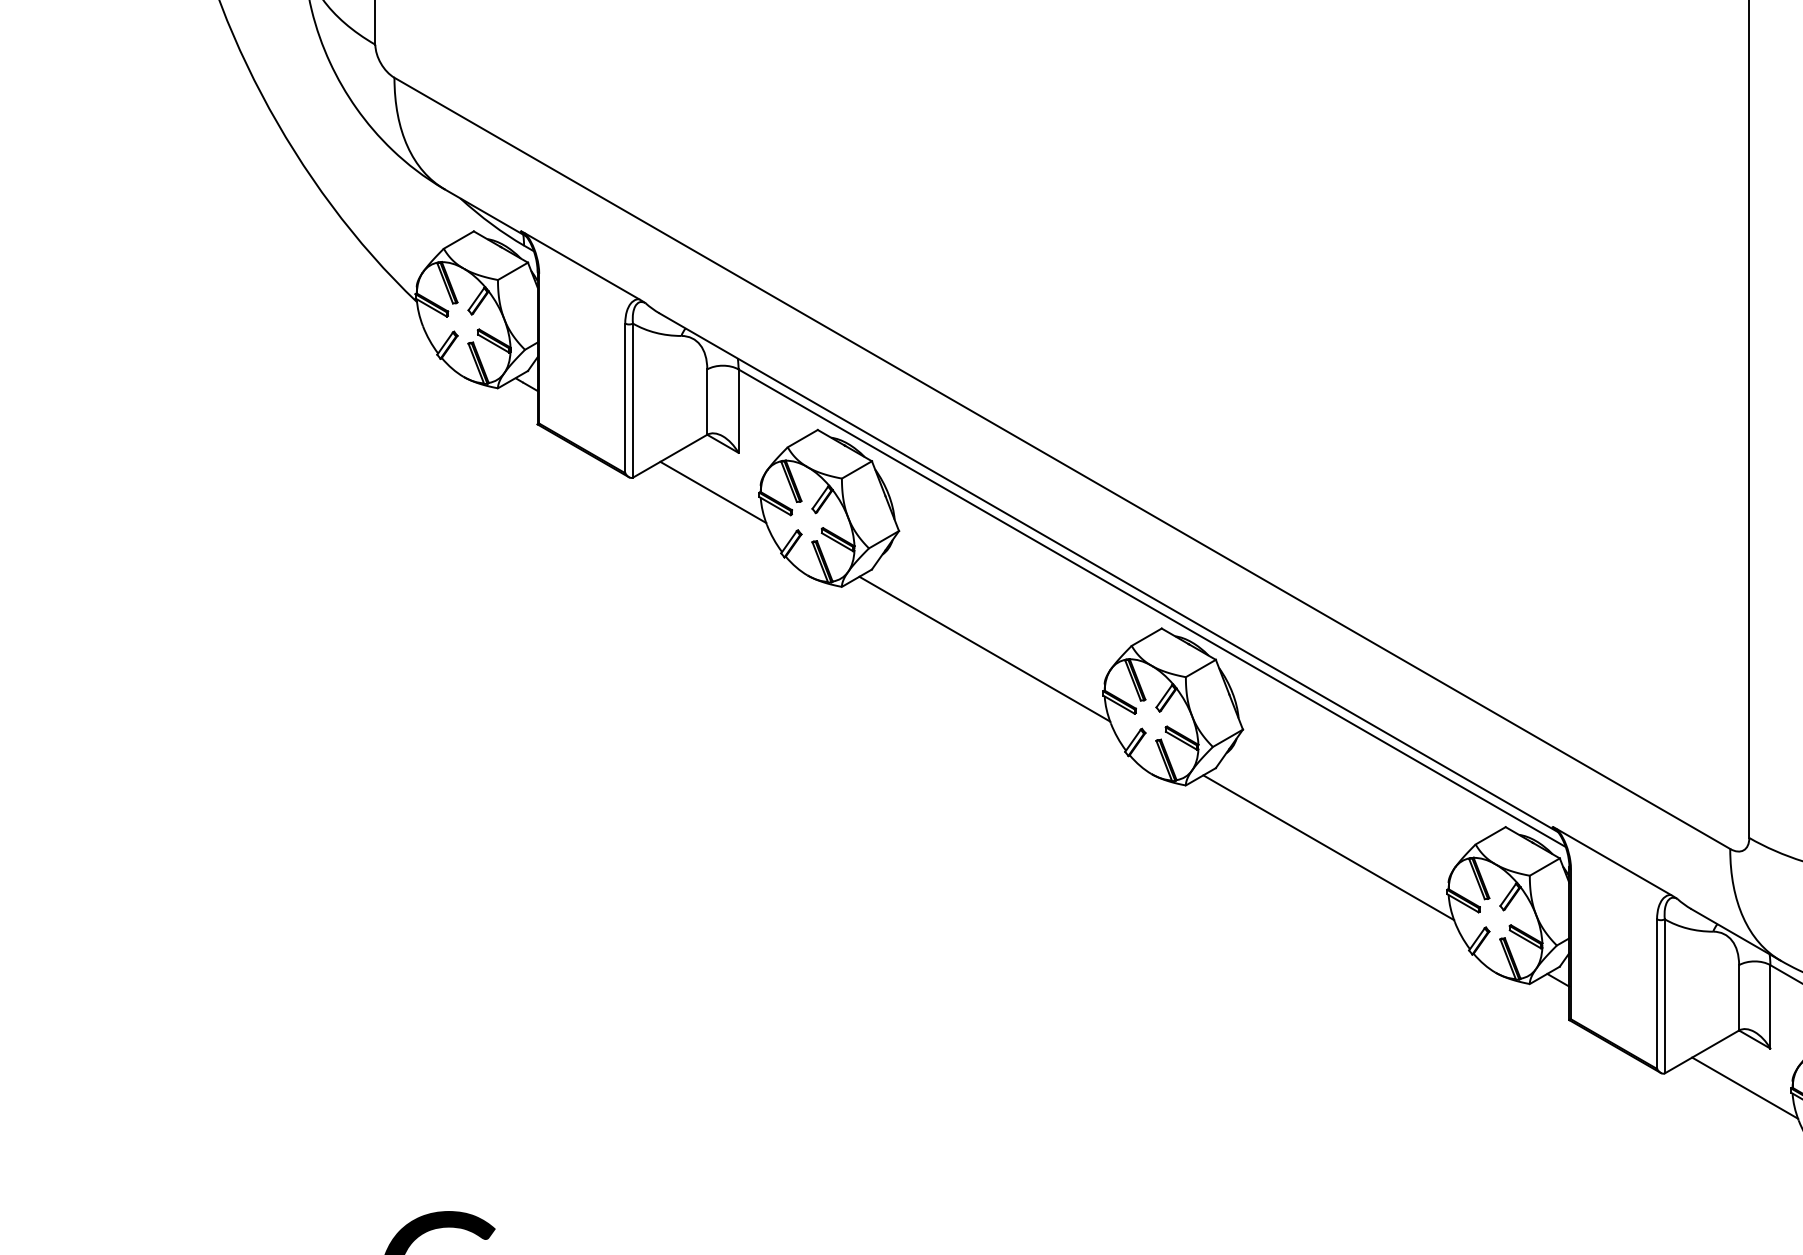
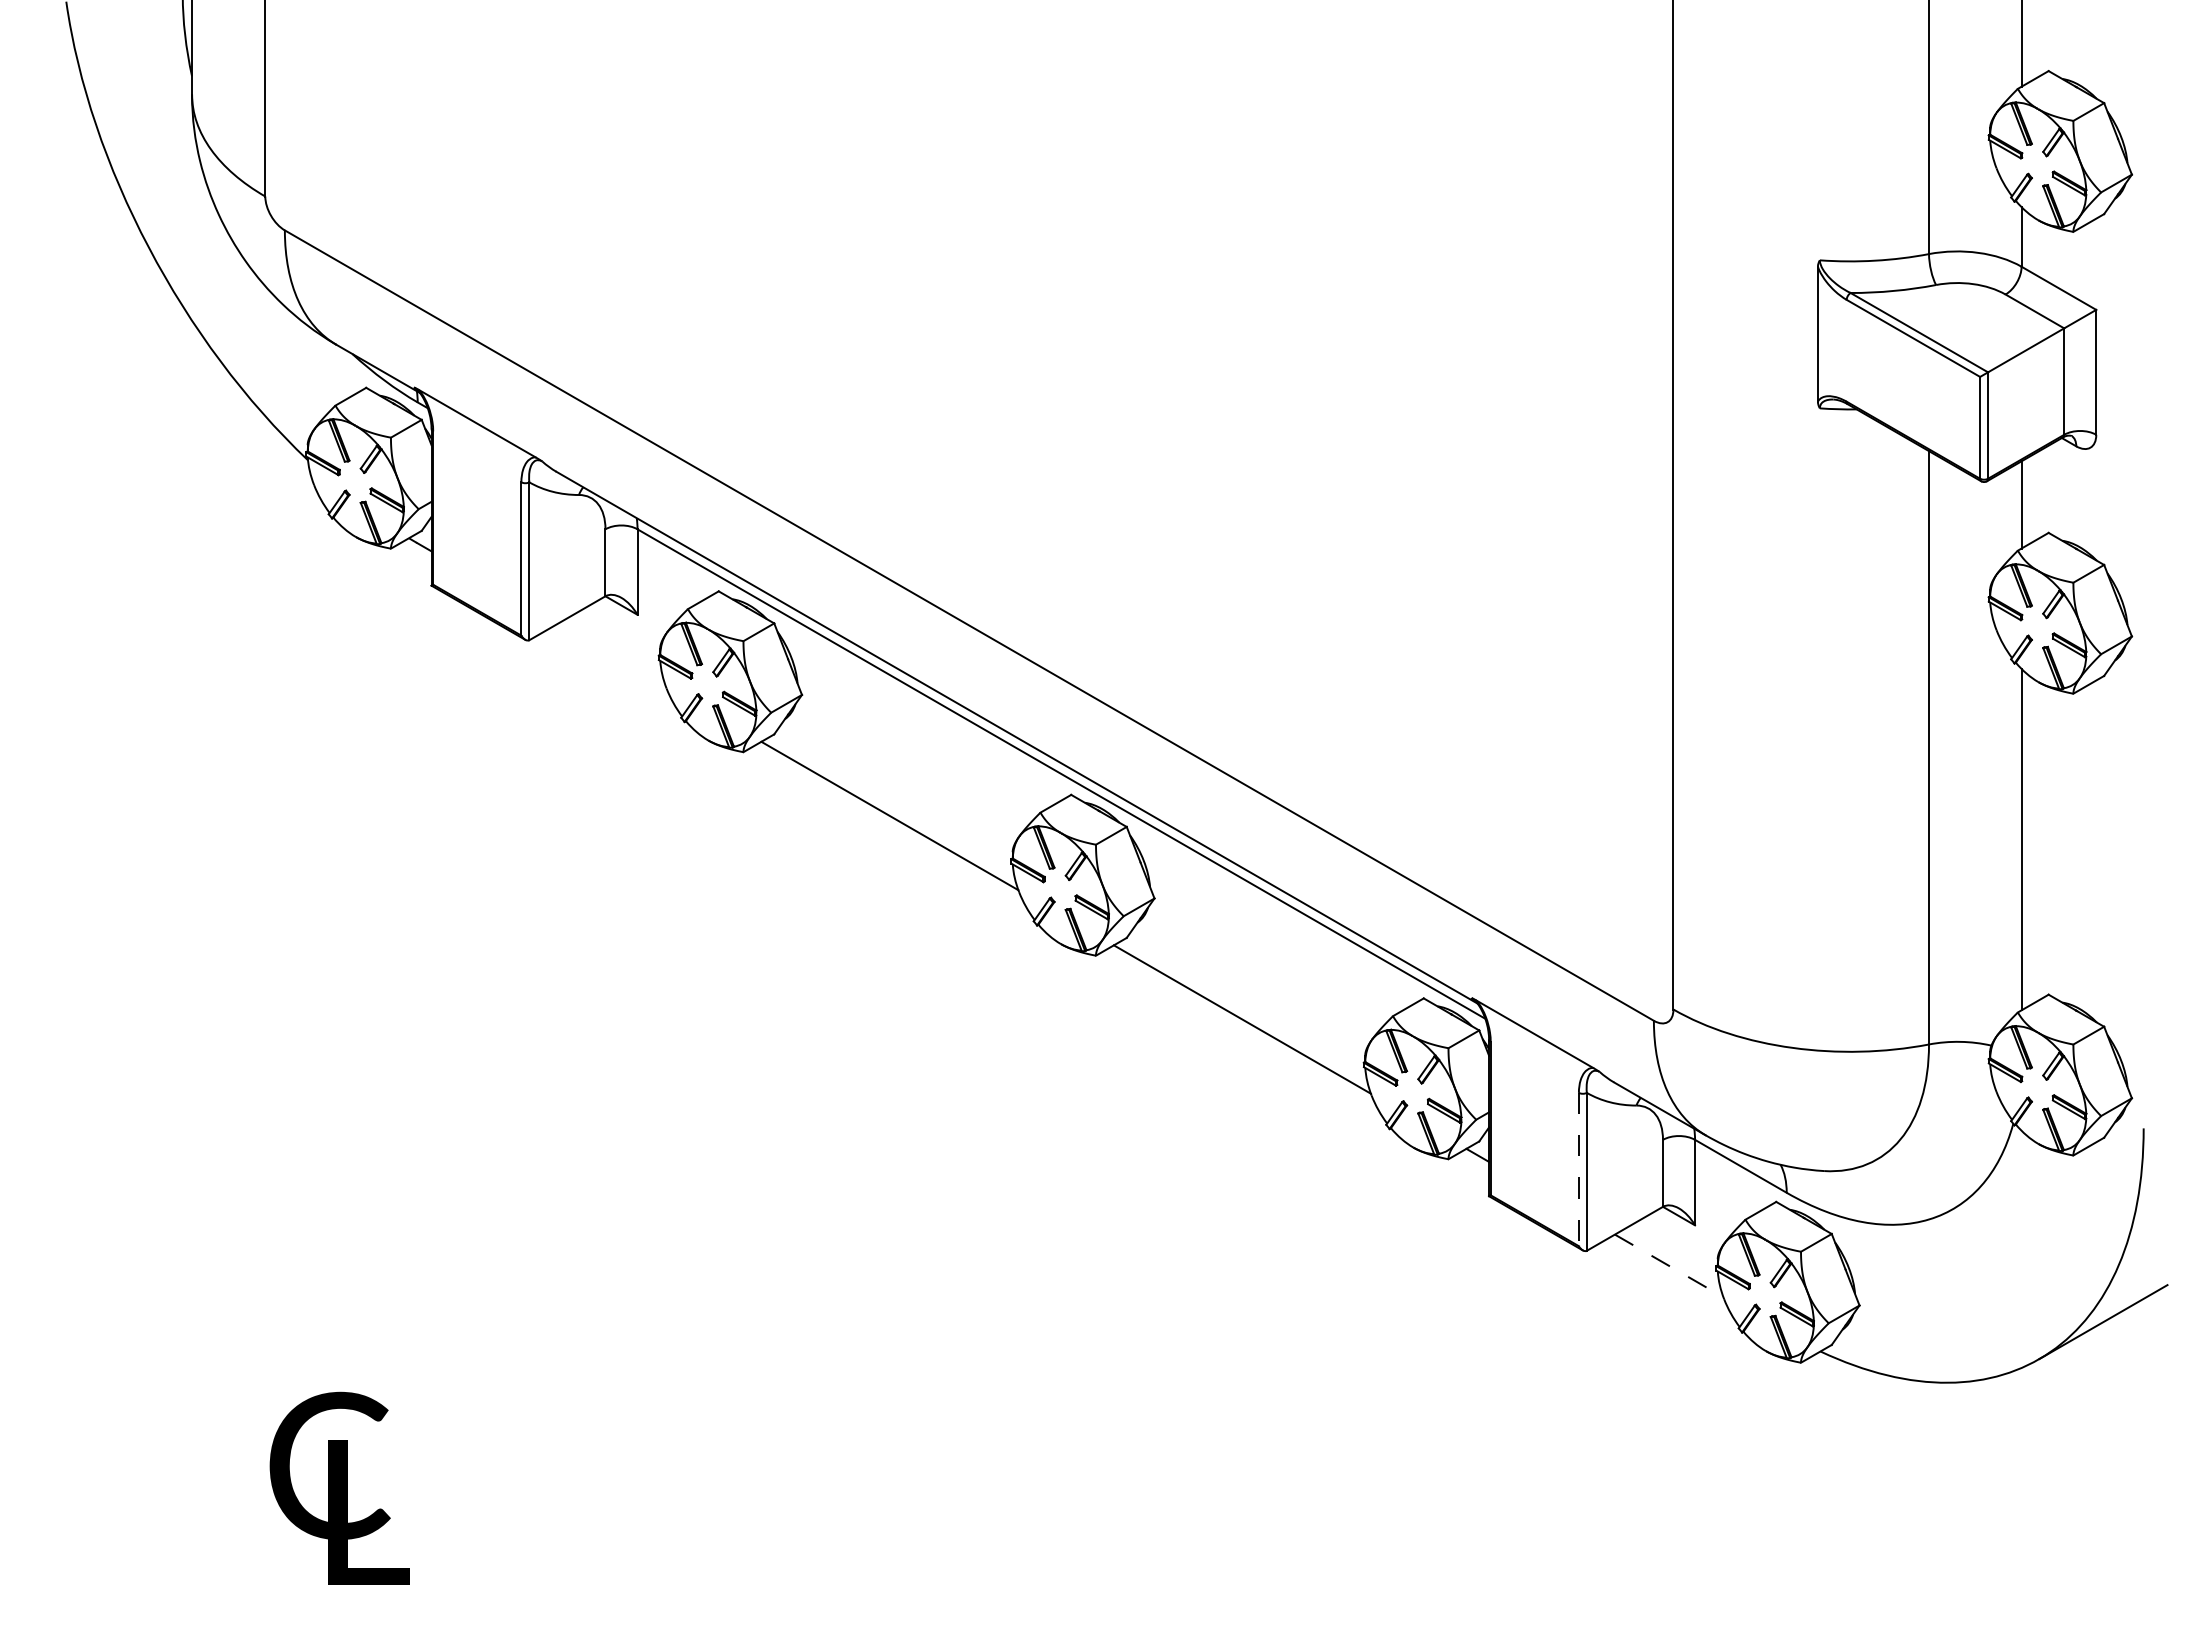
line: (713, 492) -> (611, 655), removed
line: (1656, 994) -> (1578, 1169), solid -> dashed
line: (1745, 1087) -> (1669, 1265), solid -> dashed

